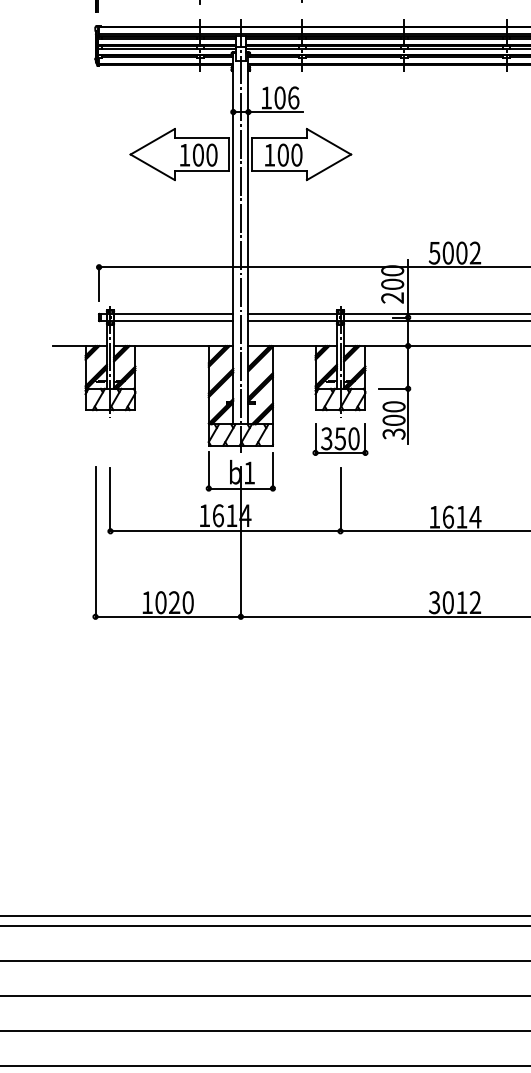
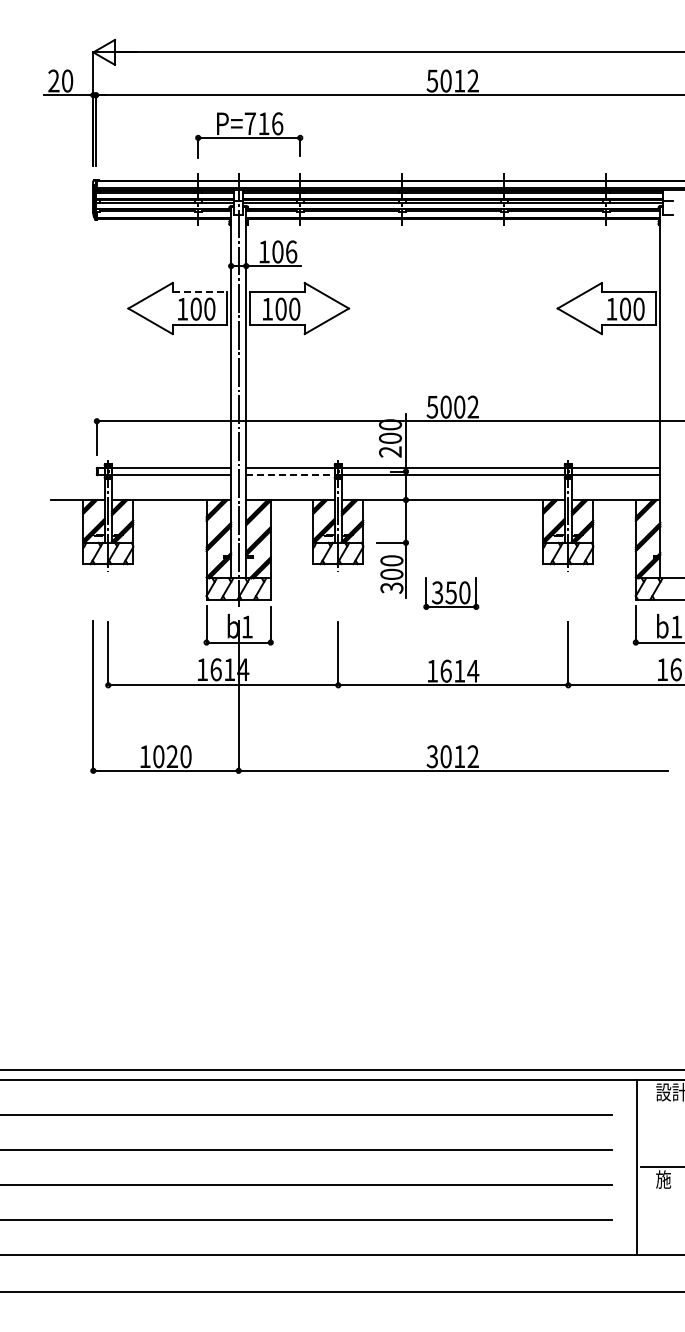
line: (202, 137) -> (200, 291), solid -> dashed
line: (293, 321) -> (291, 475), solid -> dashed
part: (340, 439) -> (451, 593), moved

